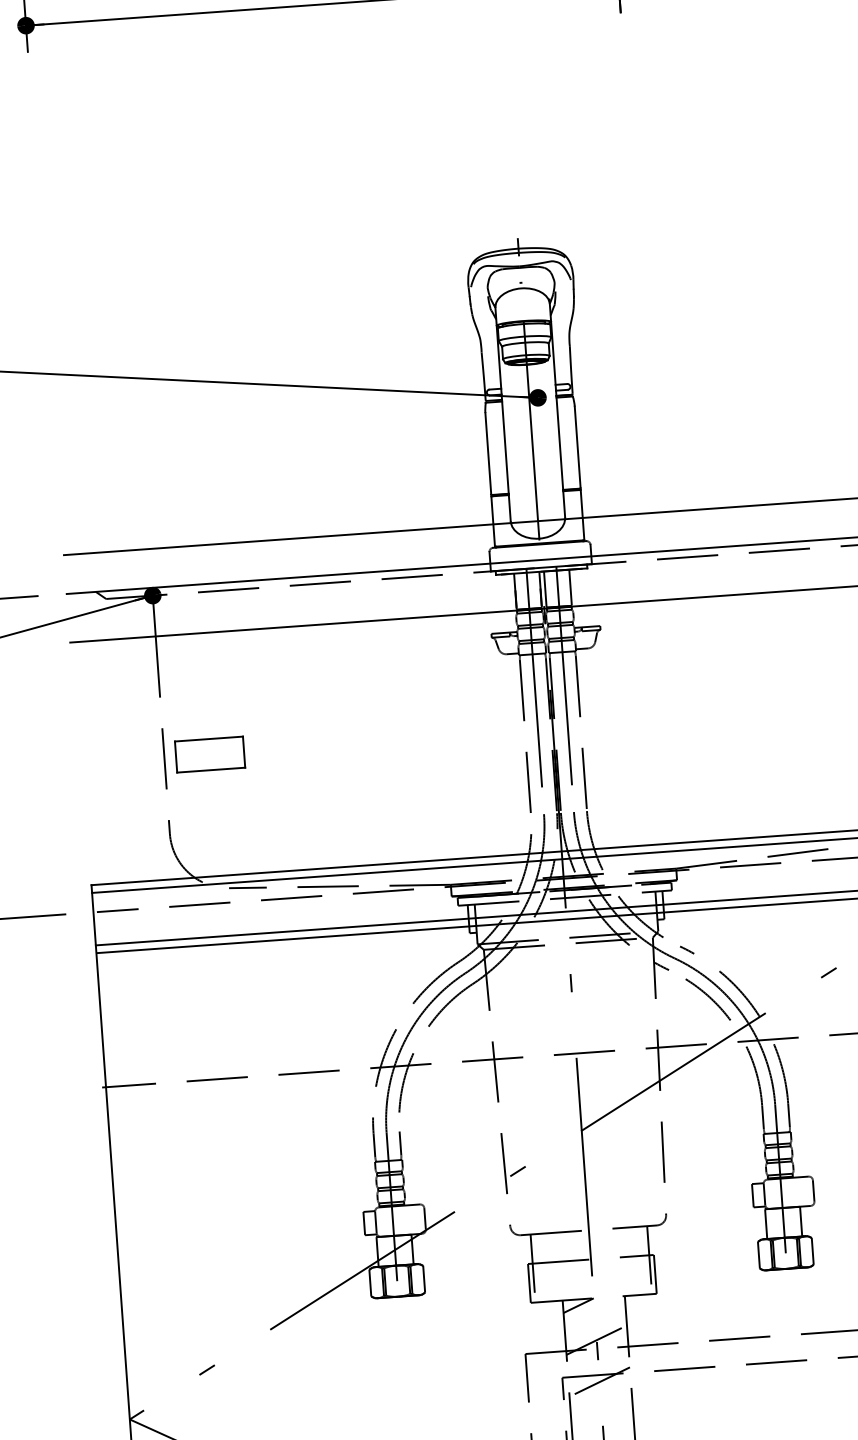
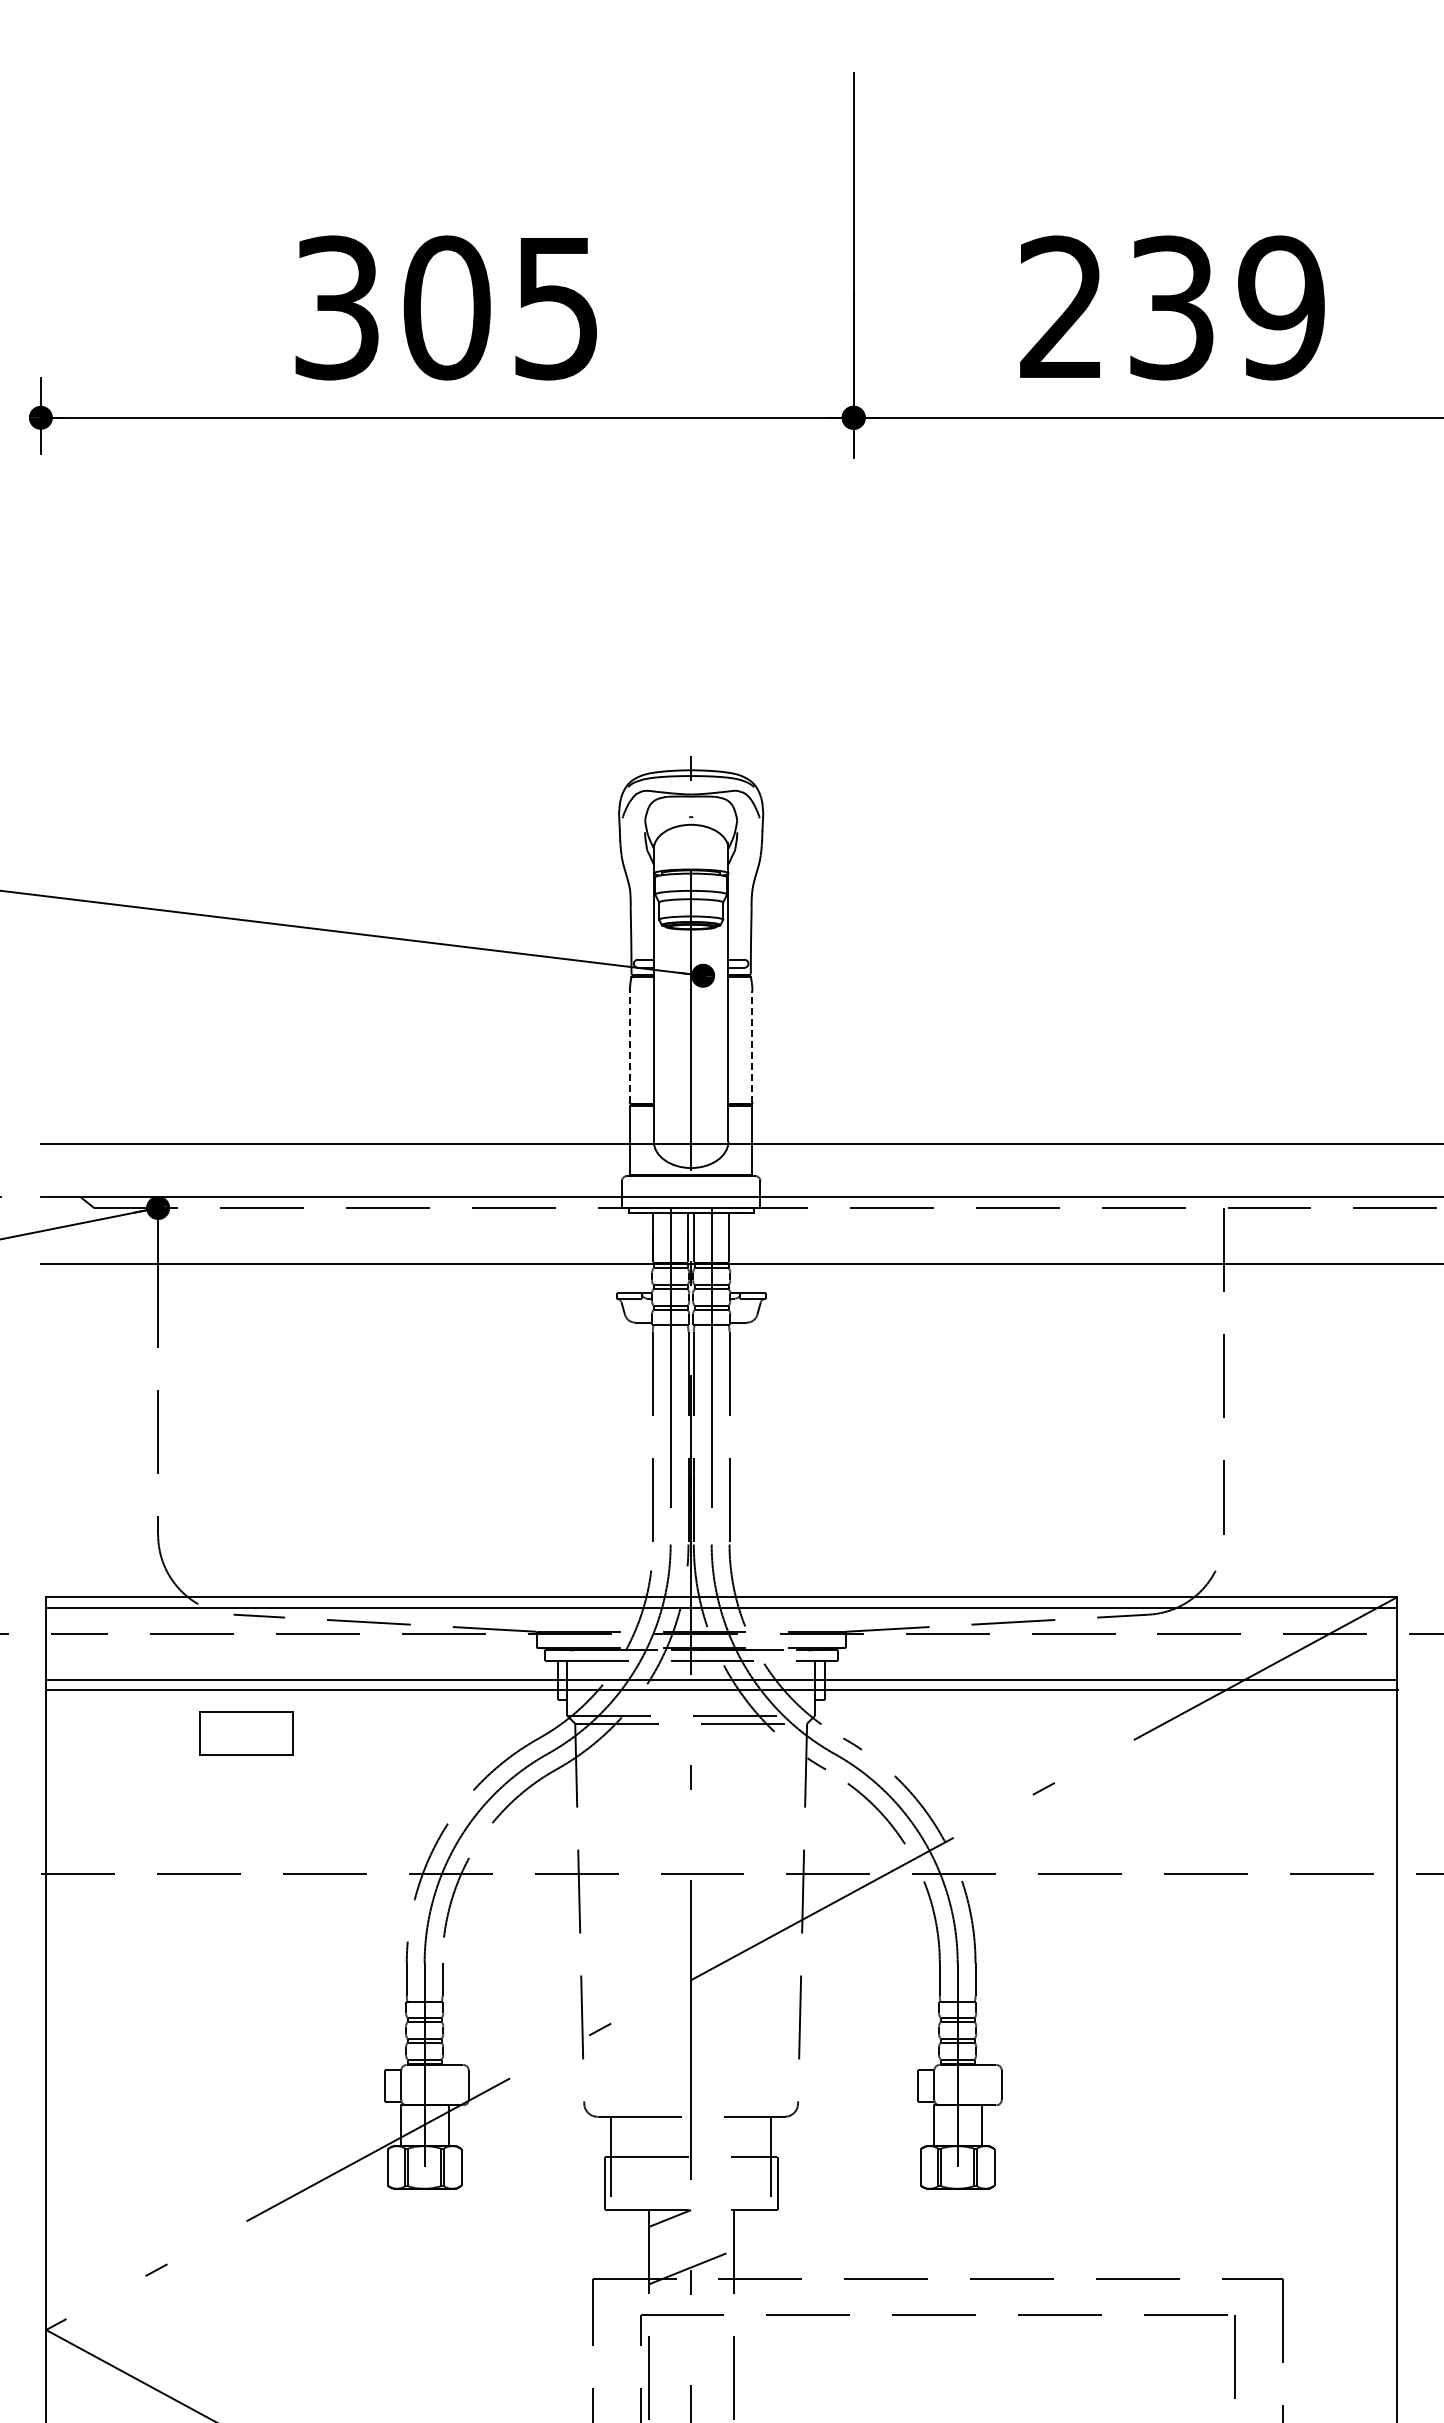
line: (577, 447) -> (752, 1047), solid -> dashed
line: (488, 453) -> (629, 1047), solid -> dashed
part: (209, 754) -> (246, 1733), moved
line: (599, 1381) -> (690, 2324), removed

